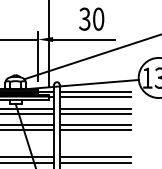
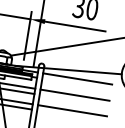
line: (94, 97) -> (76, 84), removed
line: (94, 114) -> (73, 100), removed
line: (94, 130) -> (70, 116), removed

